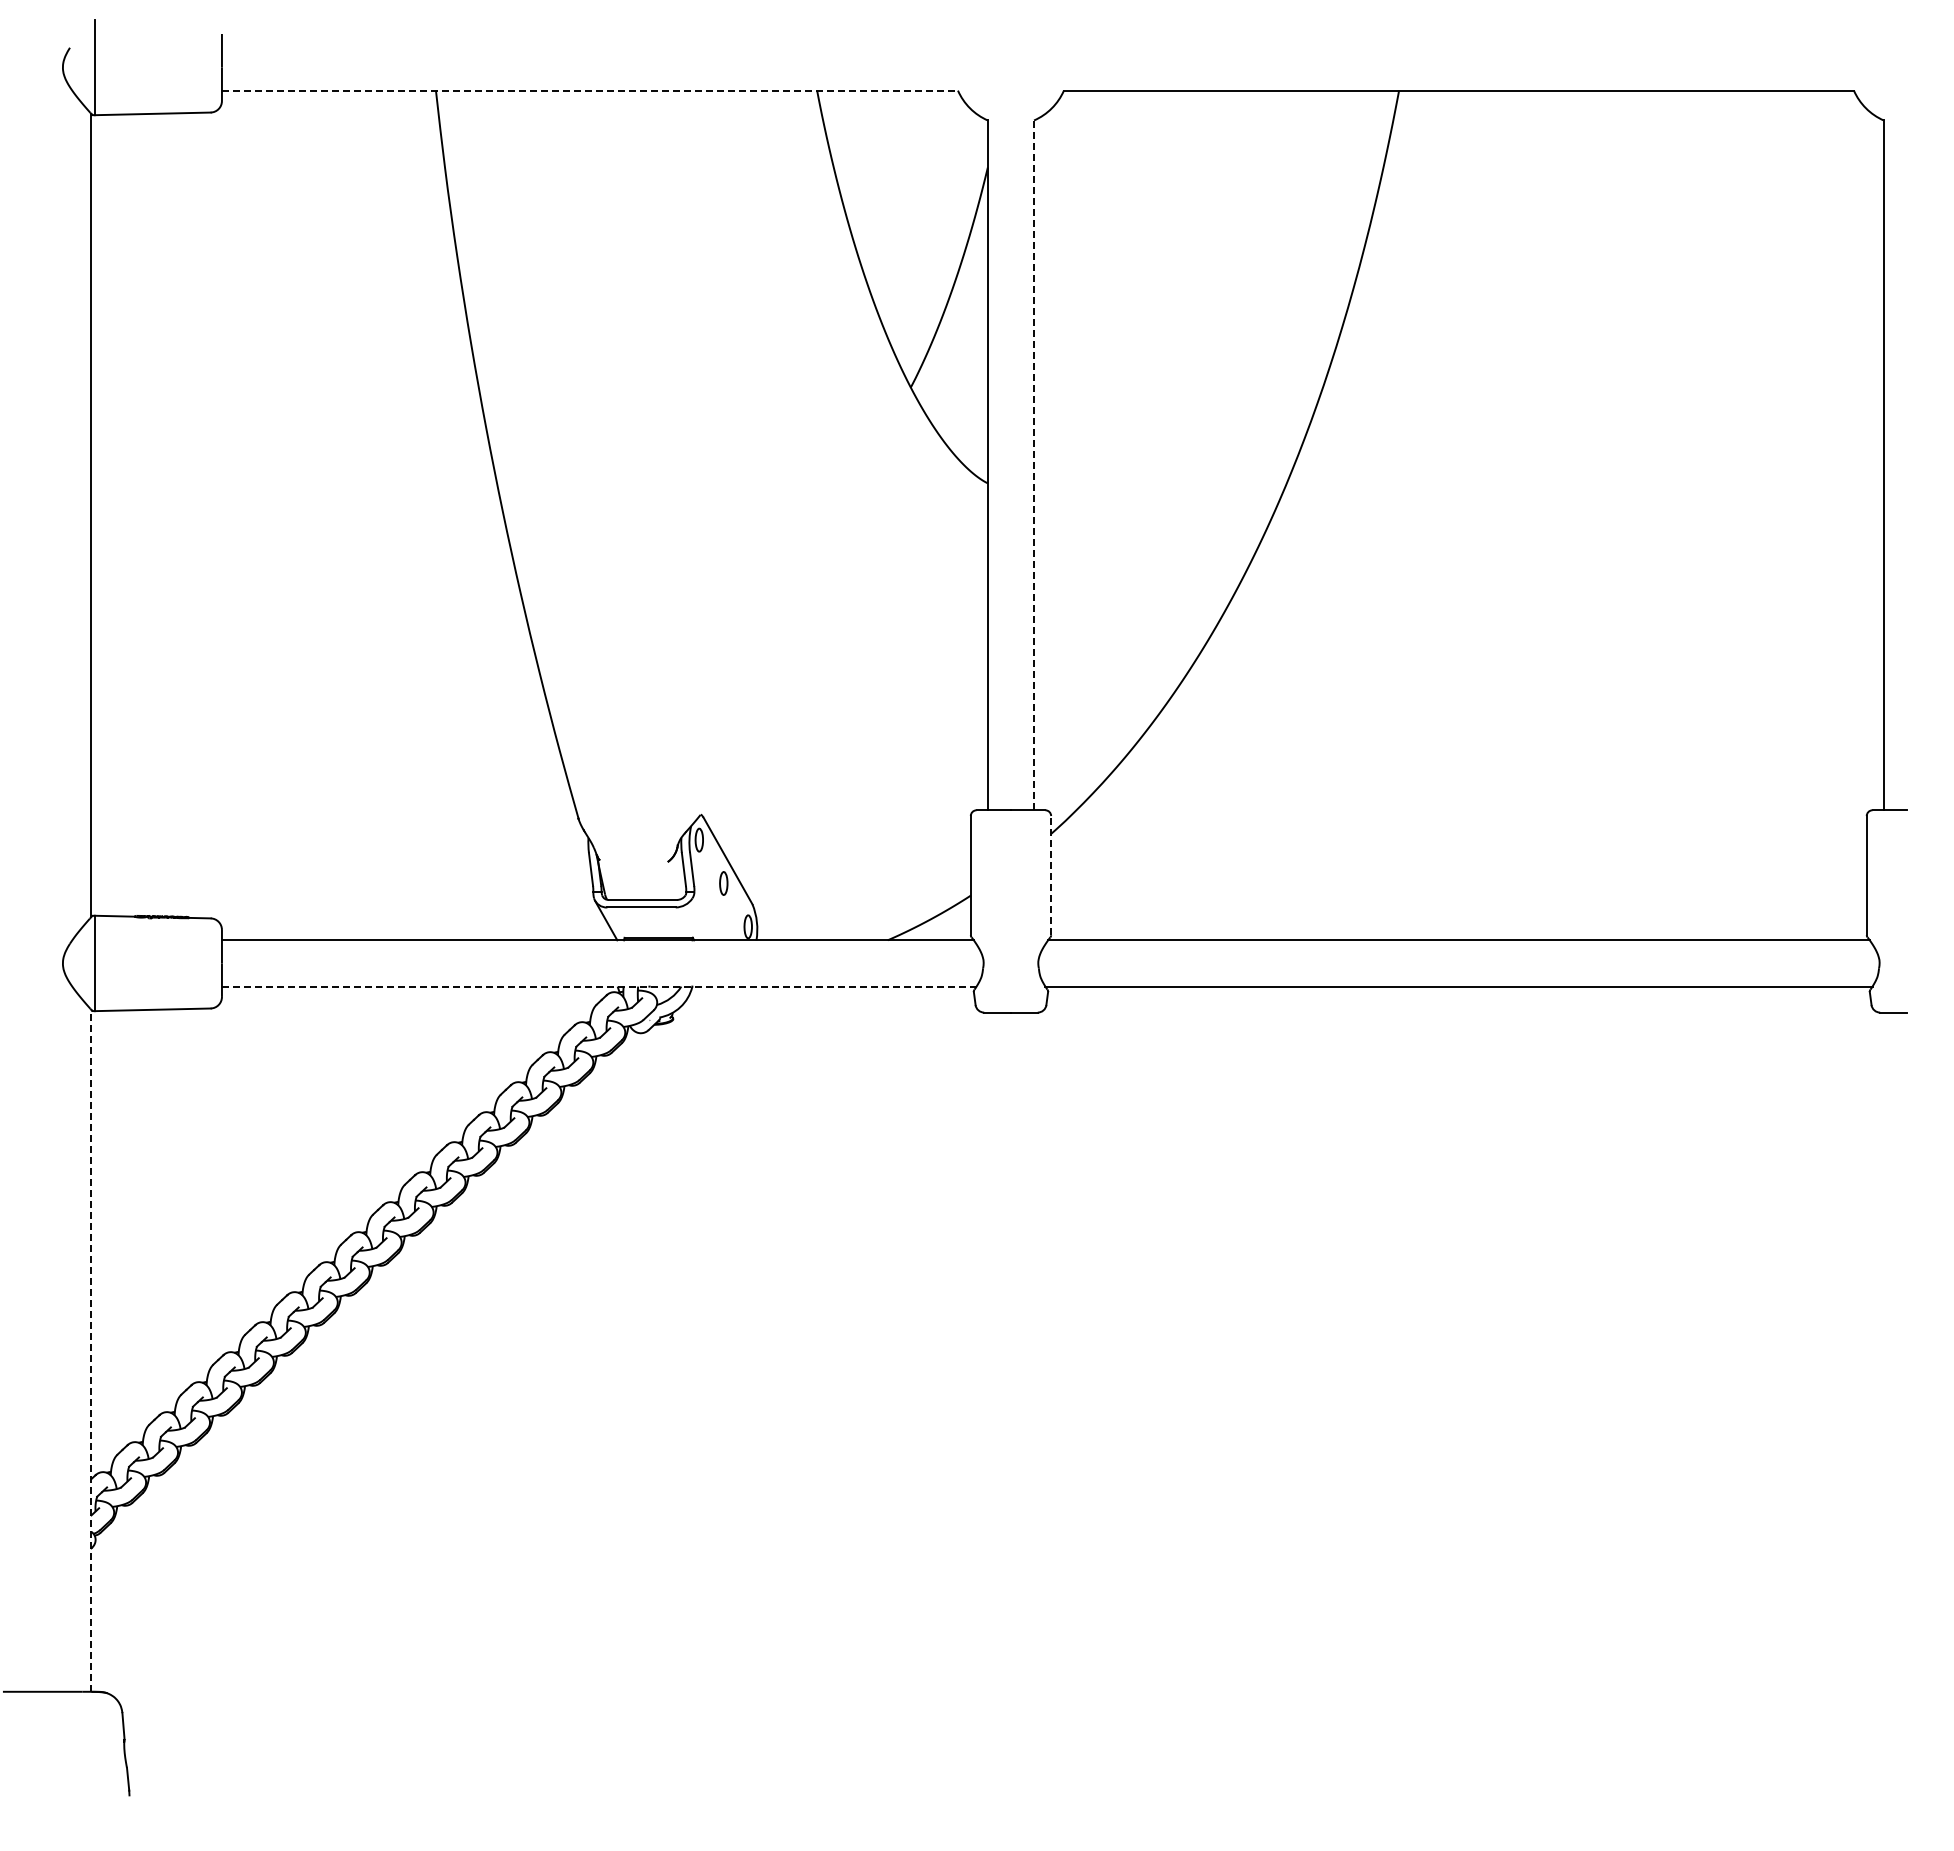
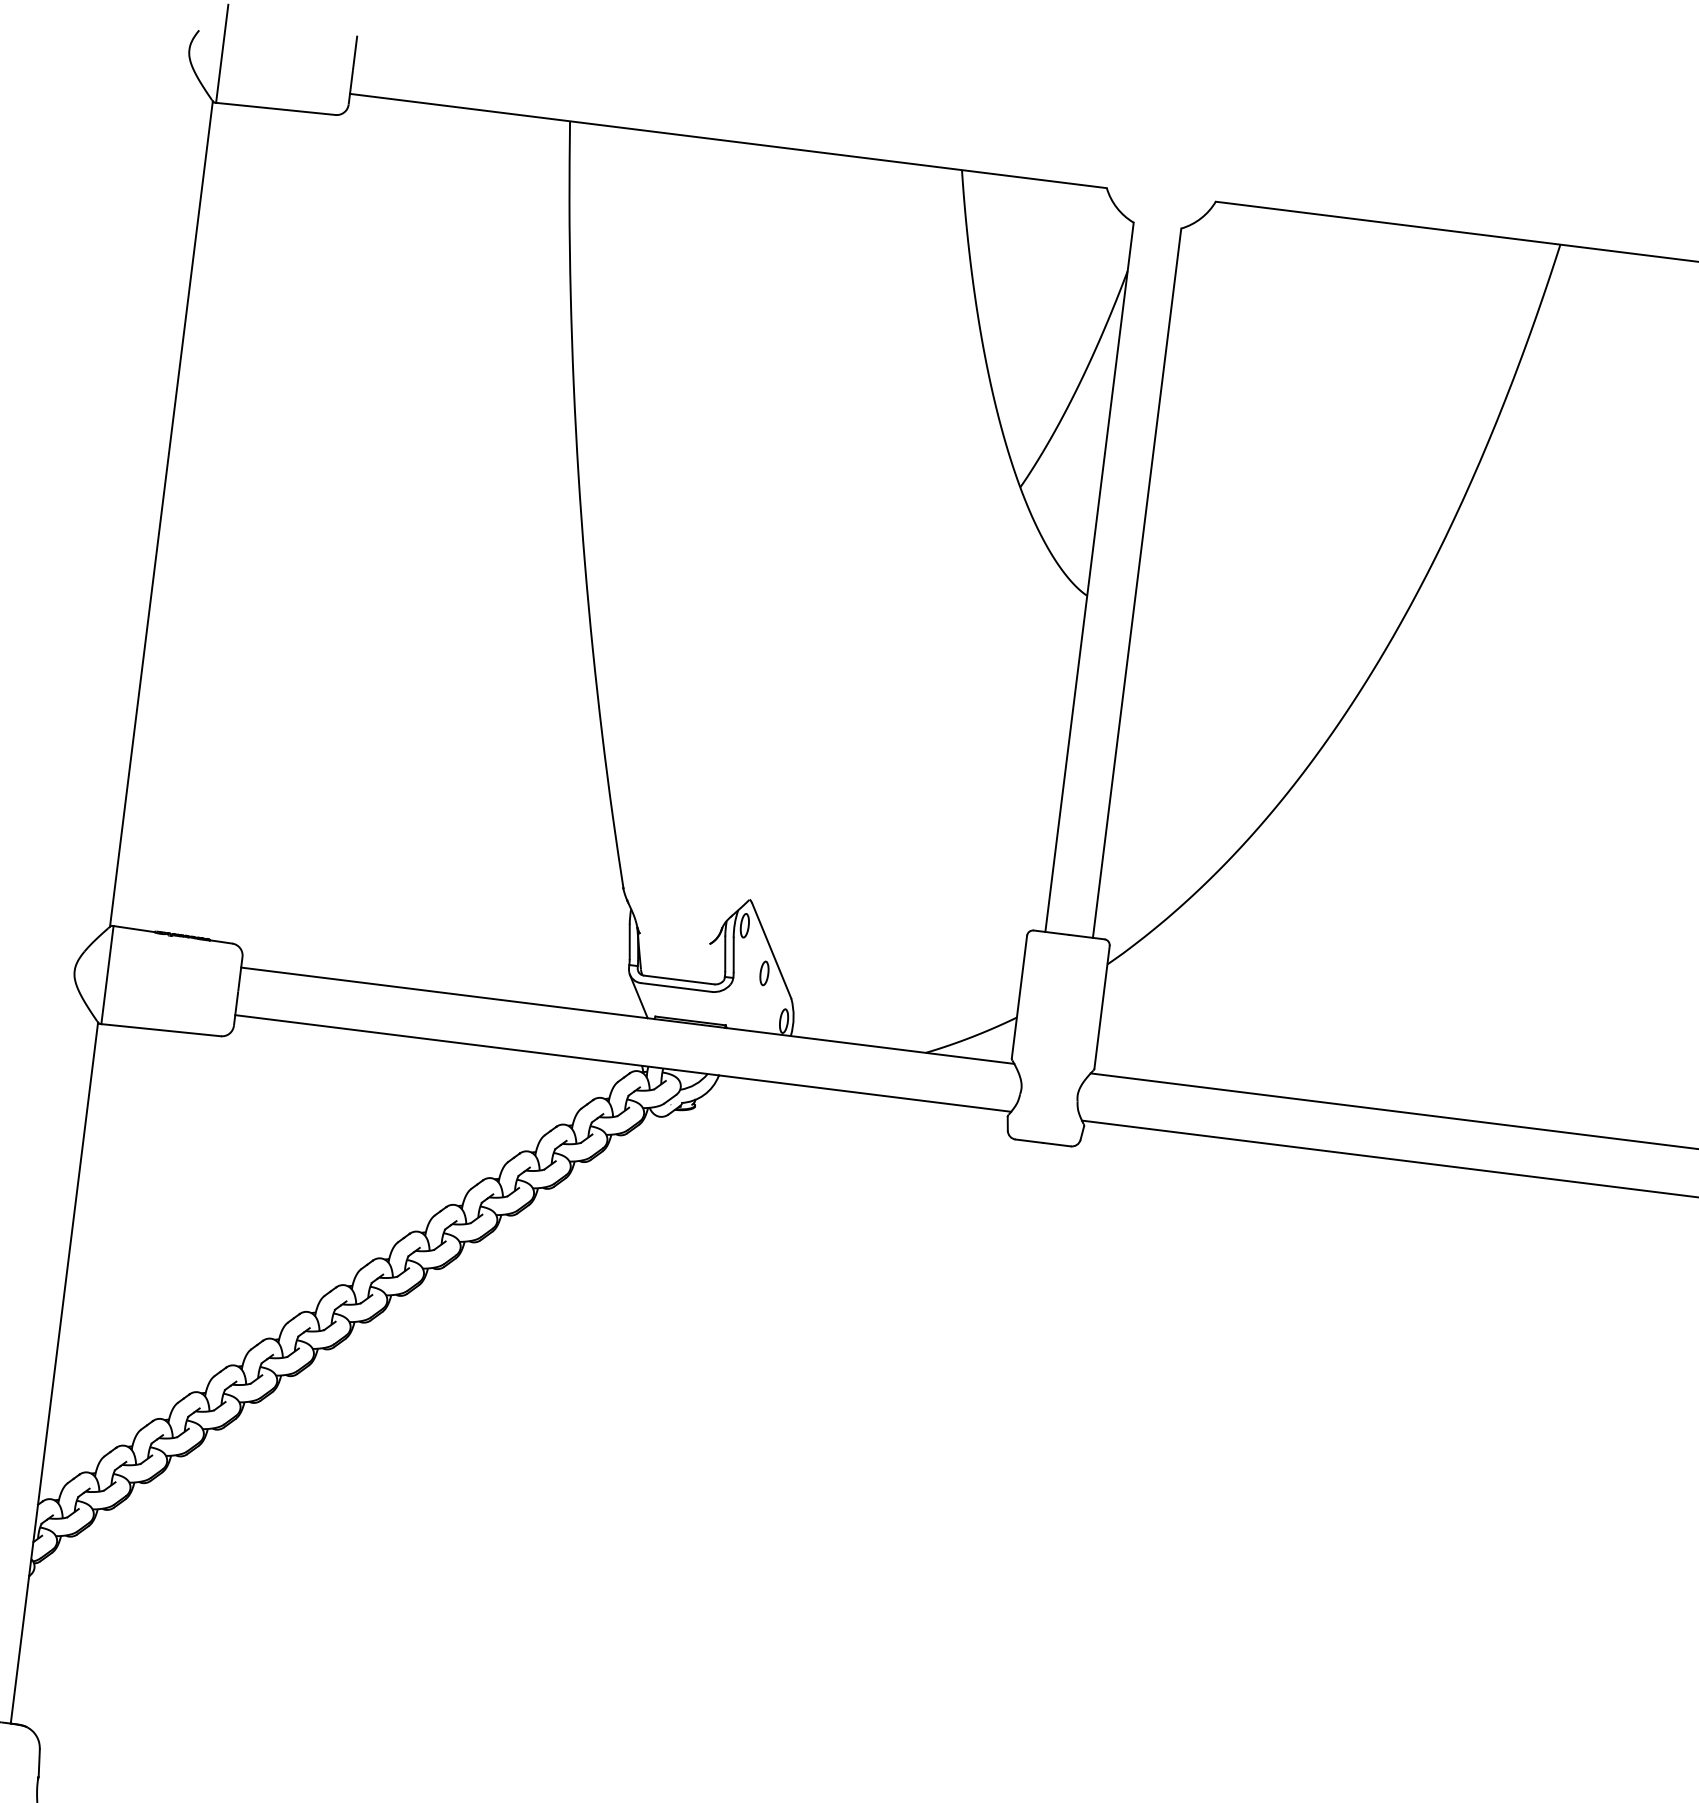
line: (590, 90) -> (728, 140), dashed -> solid
line: (1034, 465) -> (1137, 583), dashed -> solid
line: (1051, 875) -> (1102, 1007), dashed -> solid
line: (599, 986) -> (623, 1063), dashed -> solid
line: (91, 1350) -> (54, 1372), dashed -> solid

